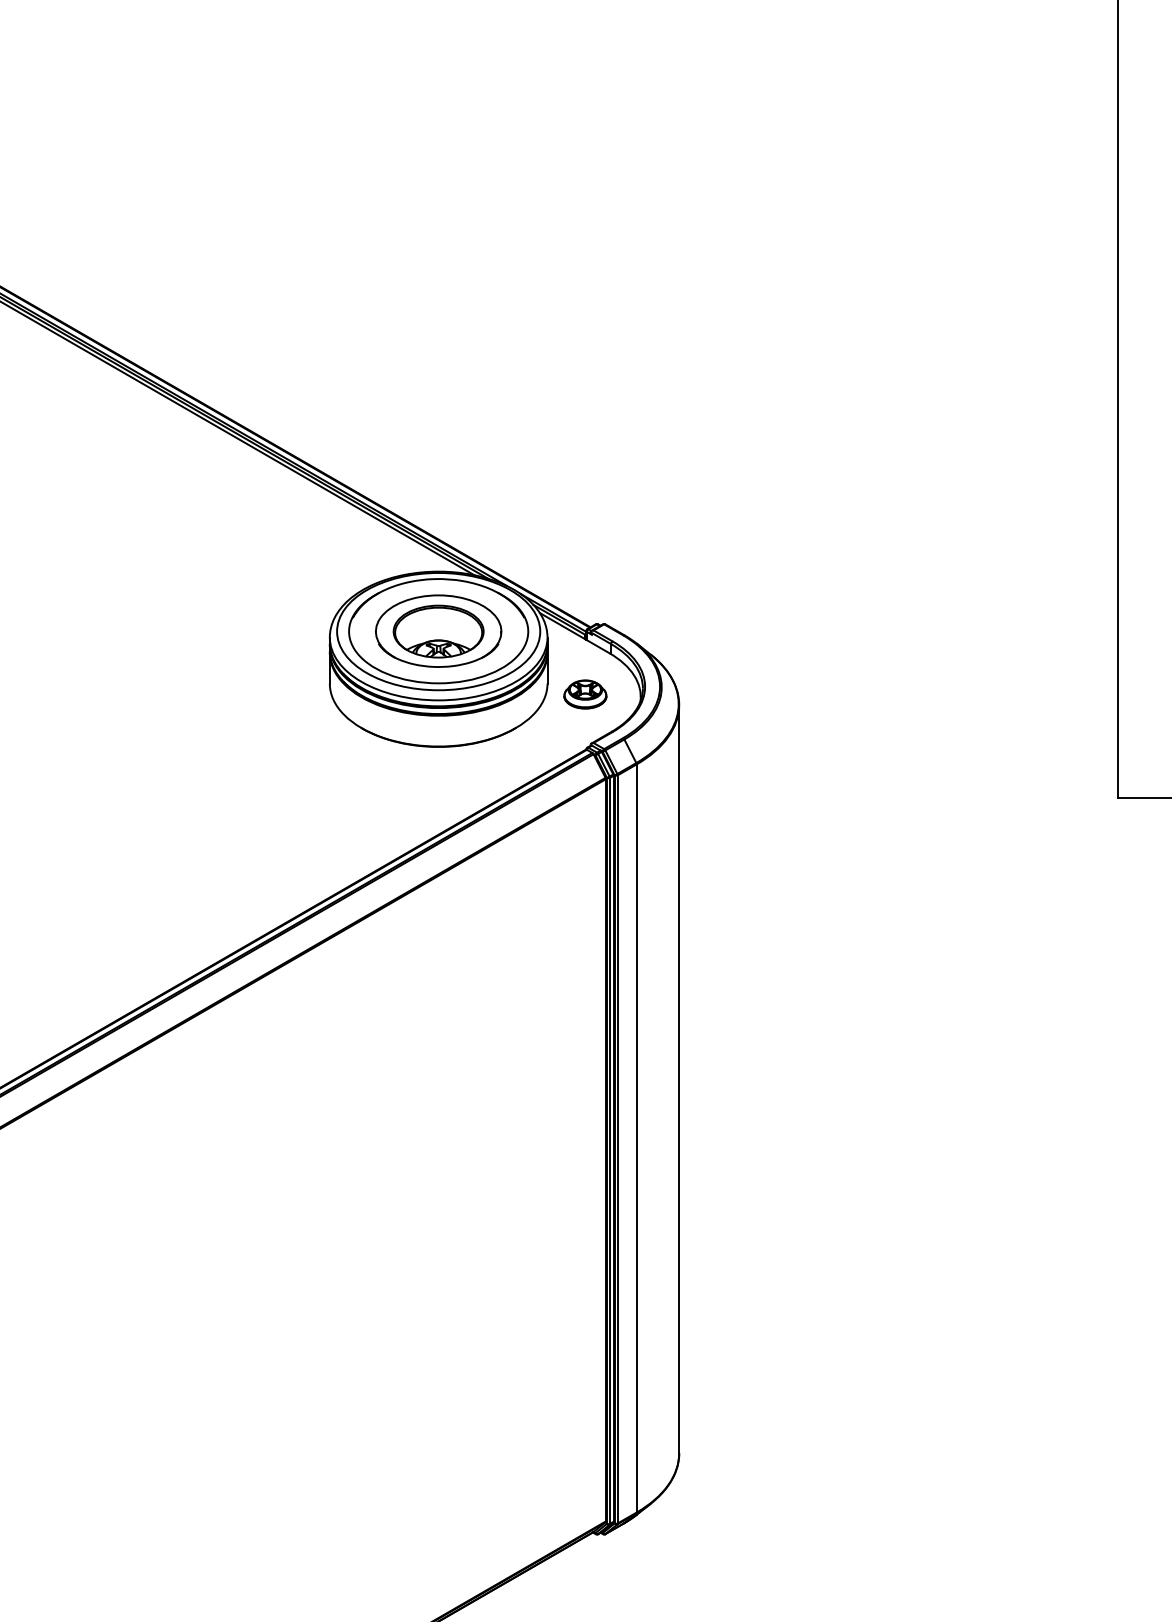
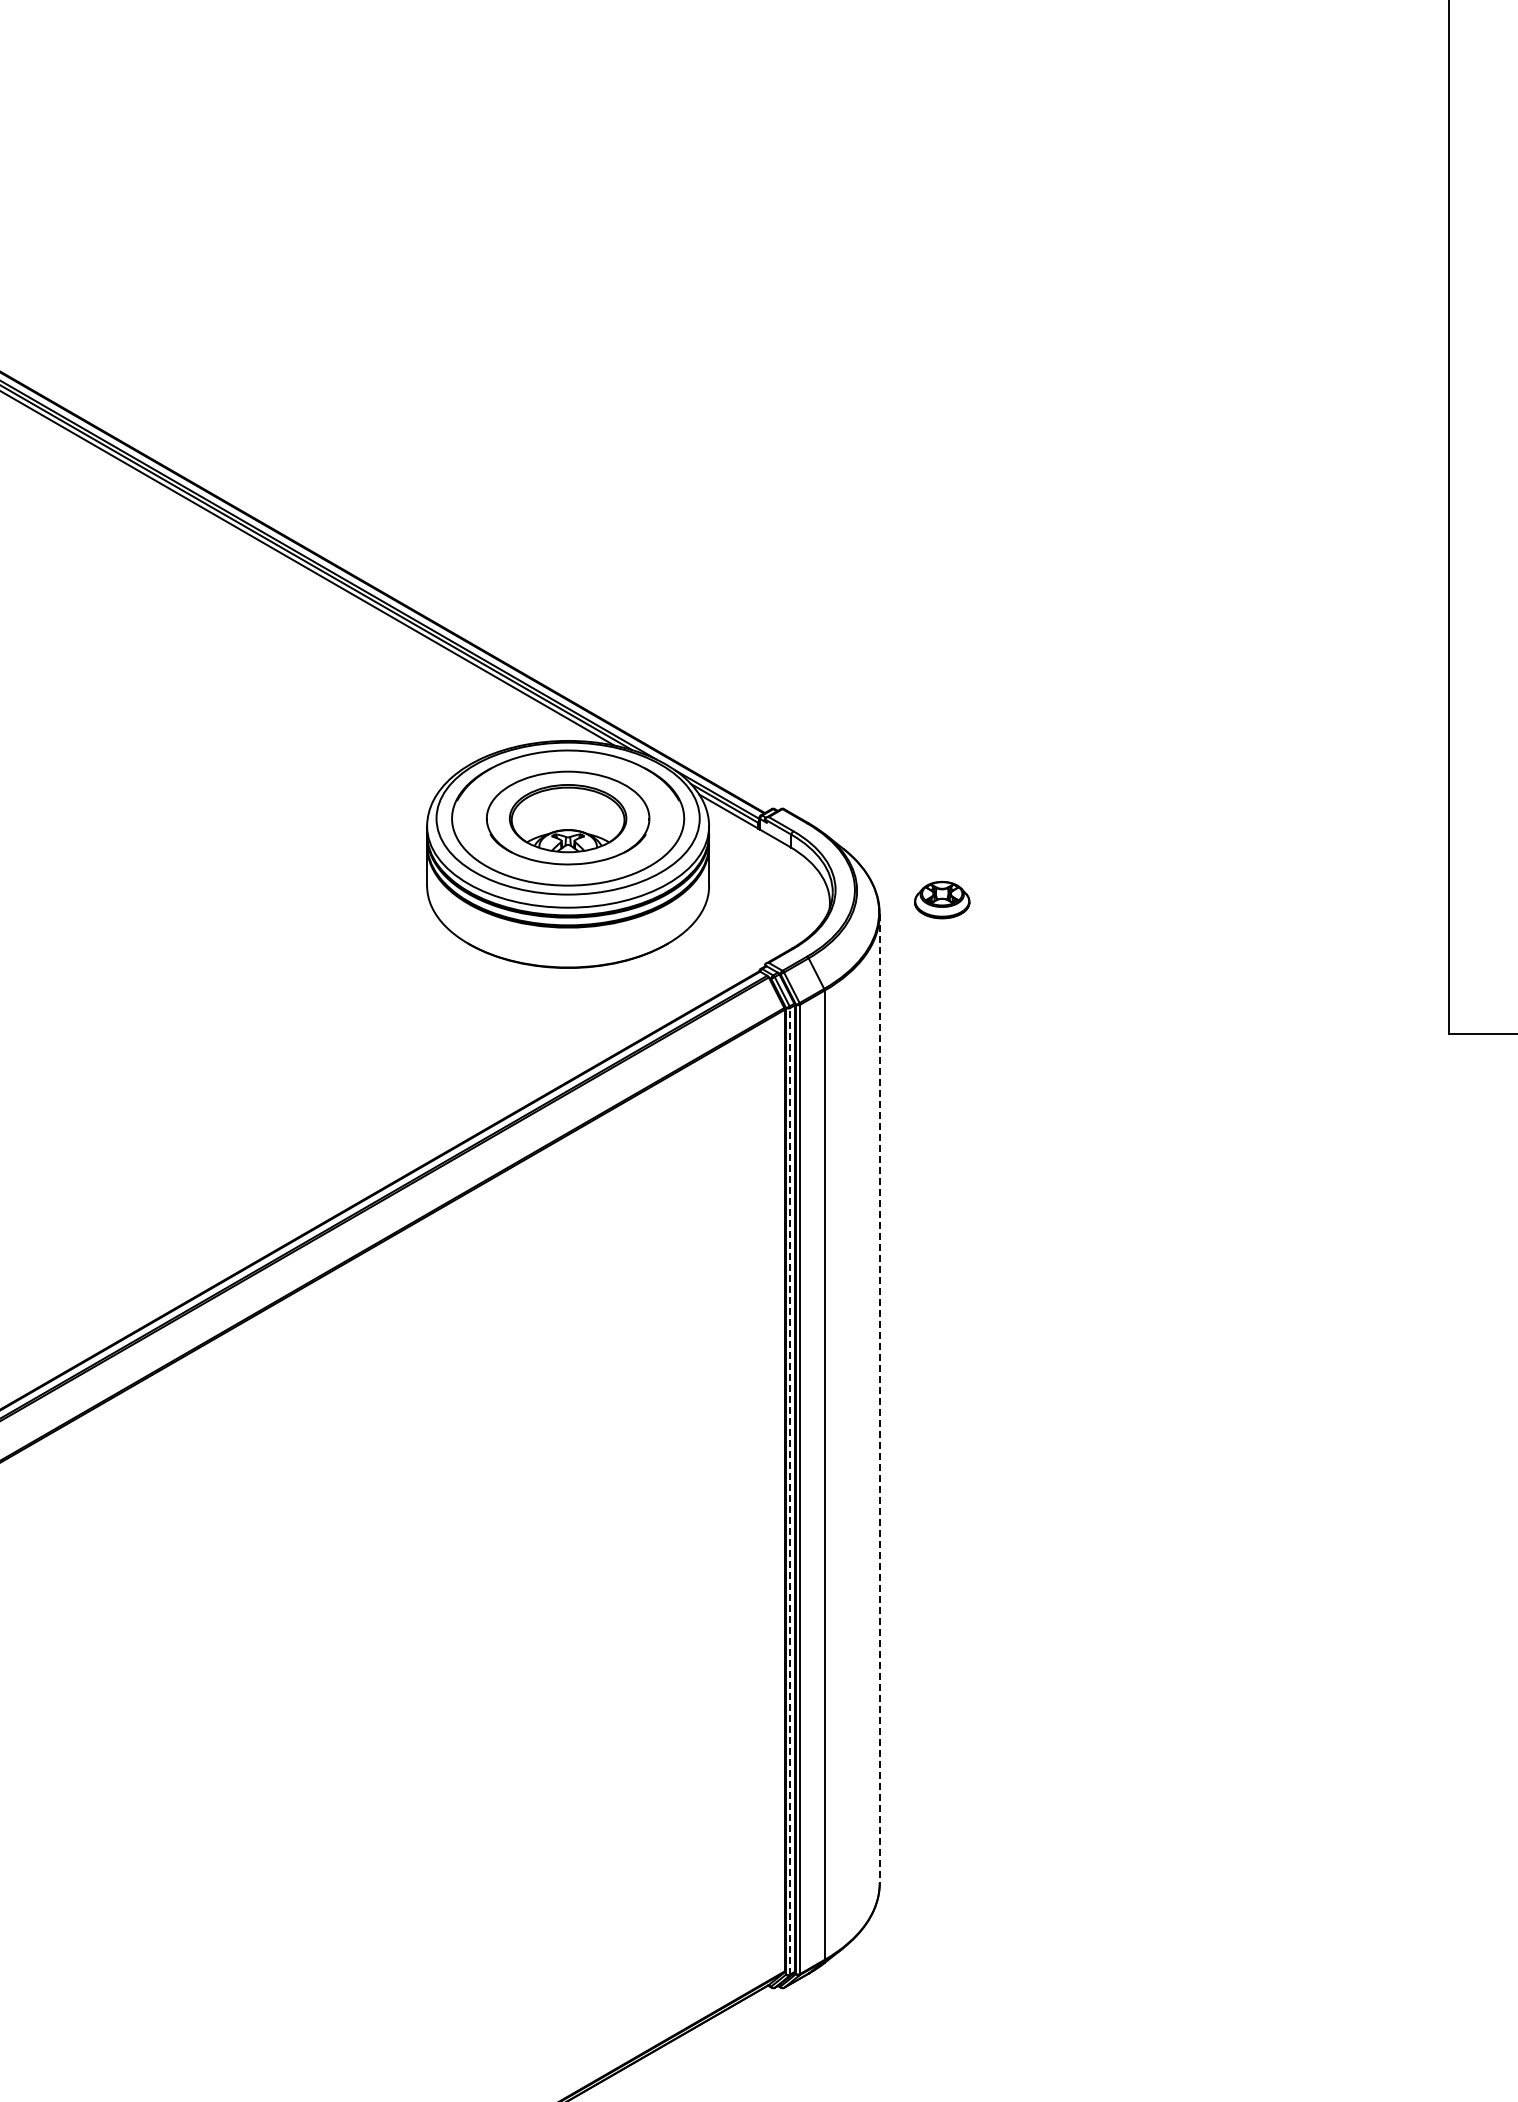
part: (585, 694) -> (942, 900), moved
line: (679, 1079) -> (879, 1398), solid -> dashed
line: (610, 1150) -> (790, 1490), solid -> dashed

